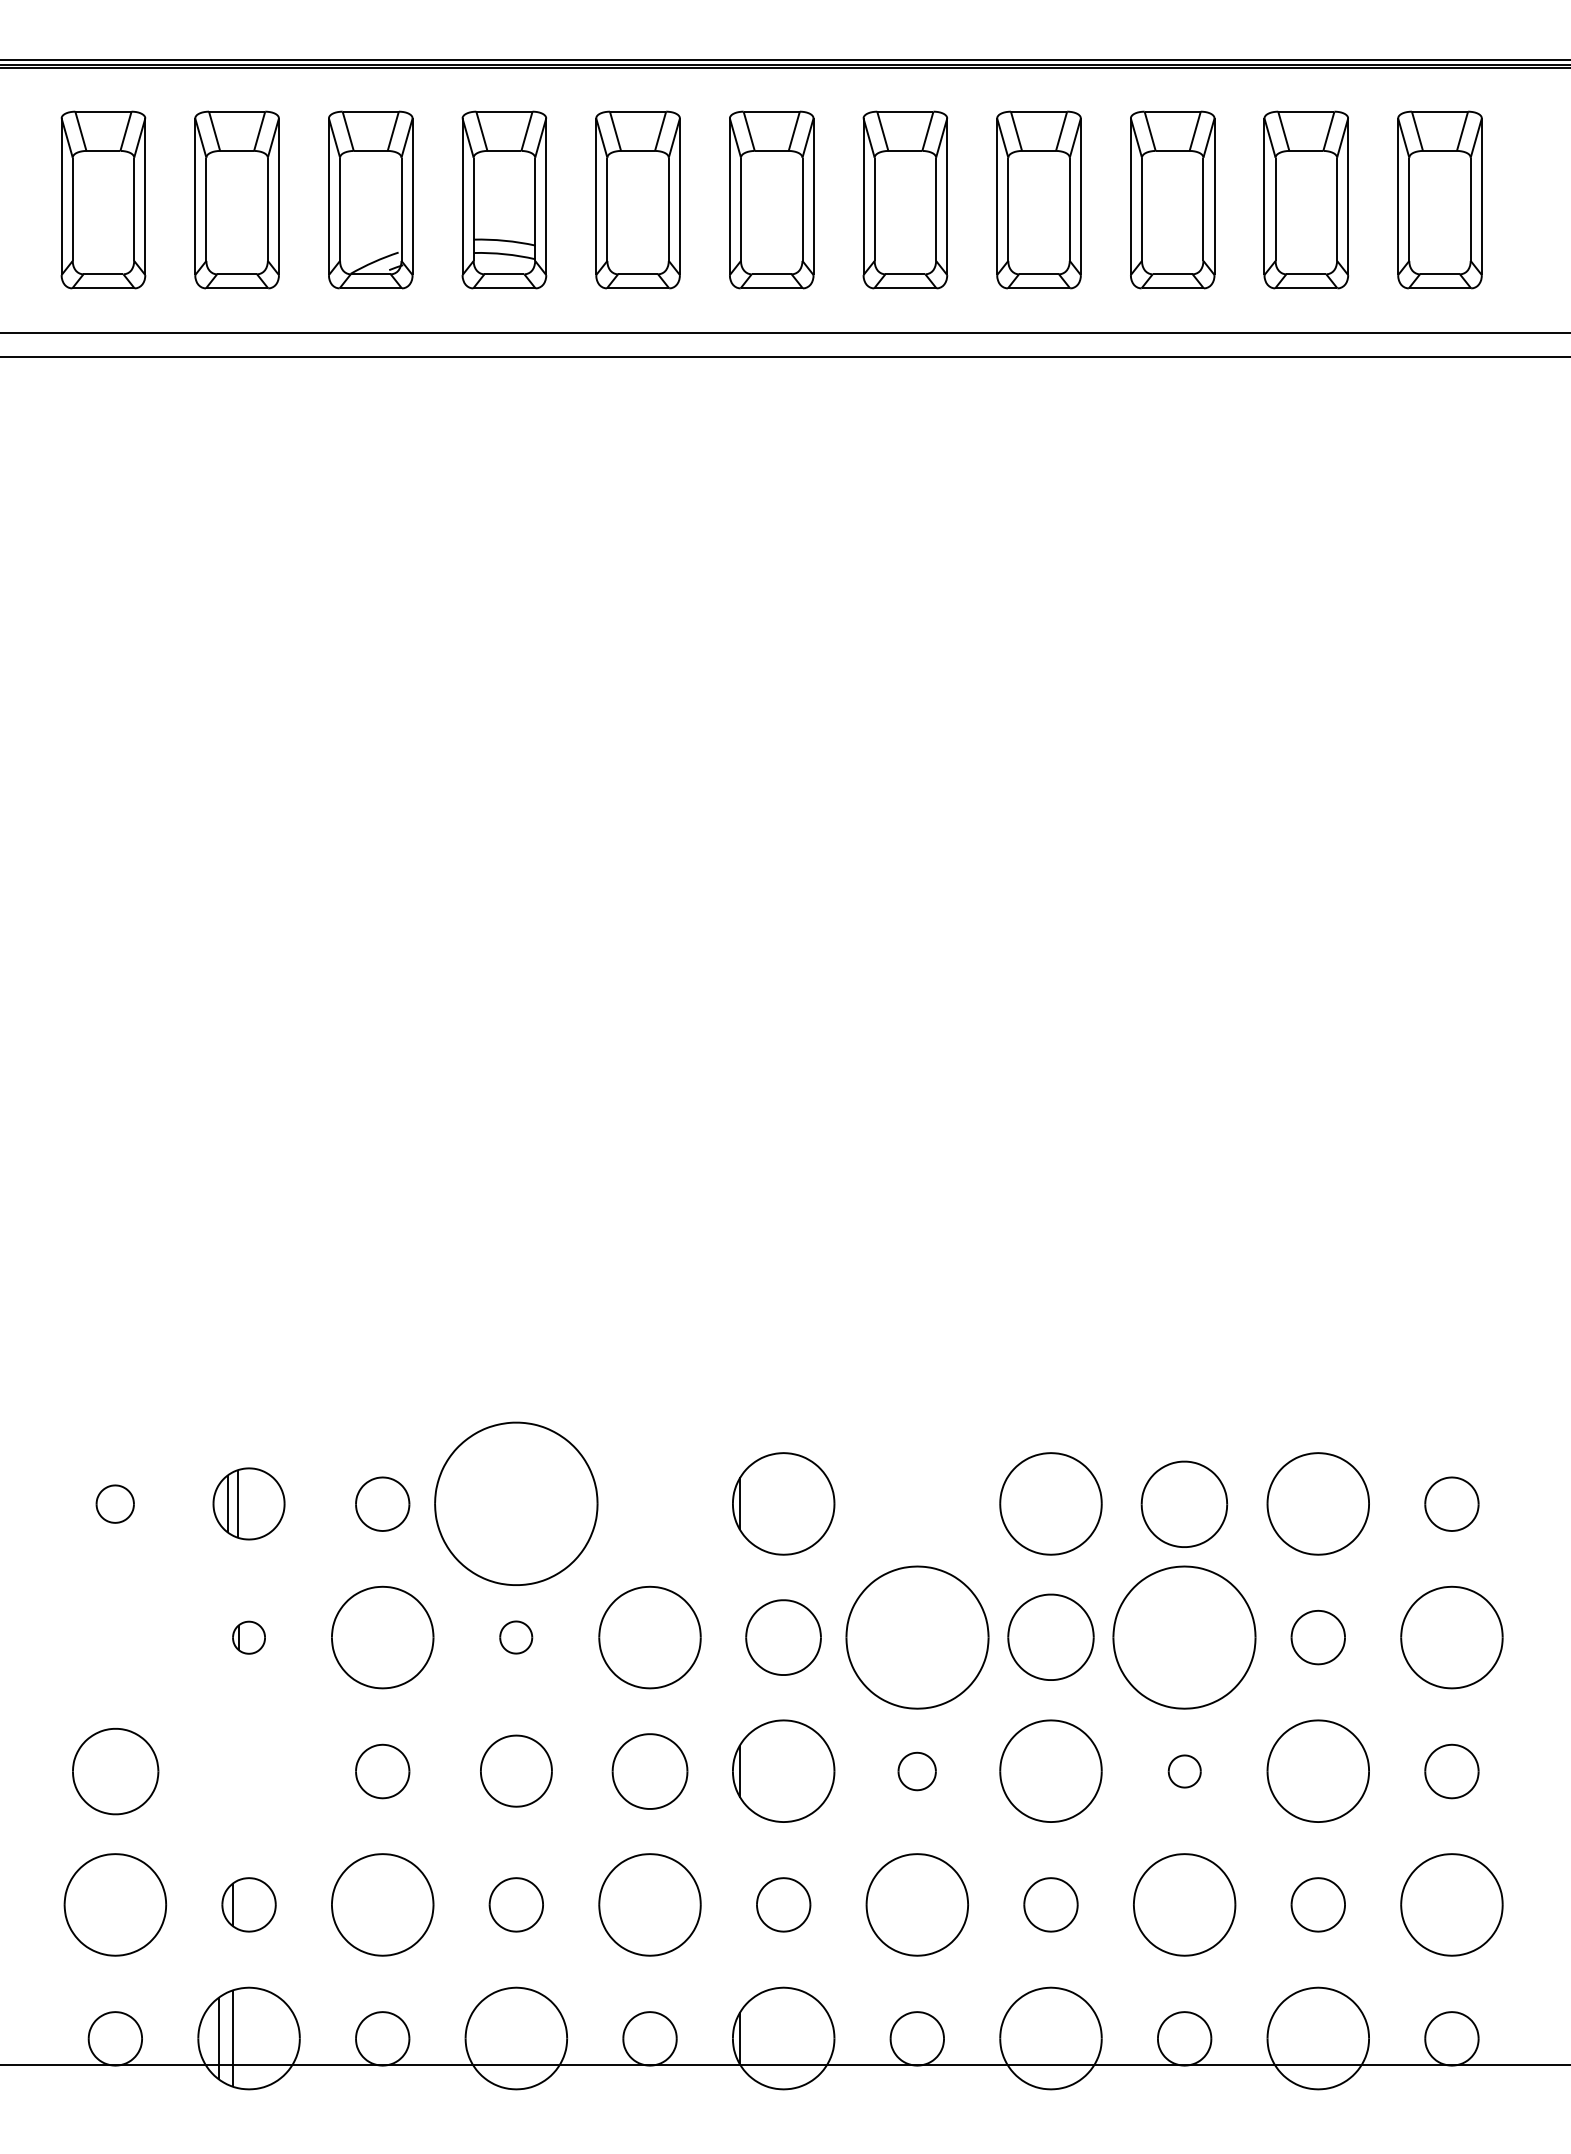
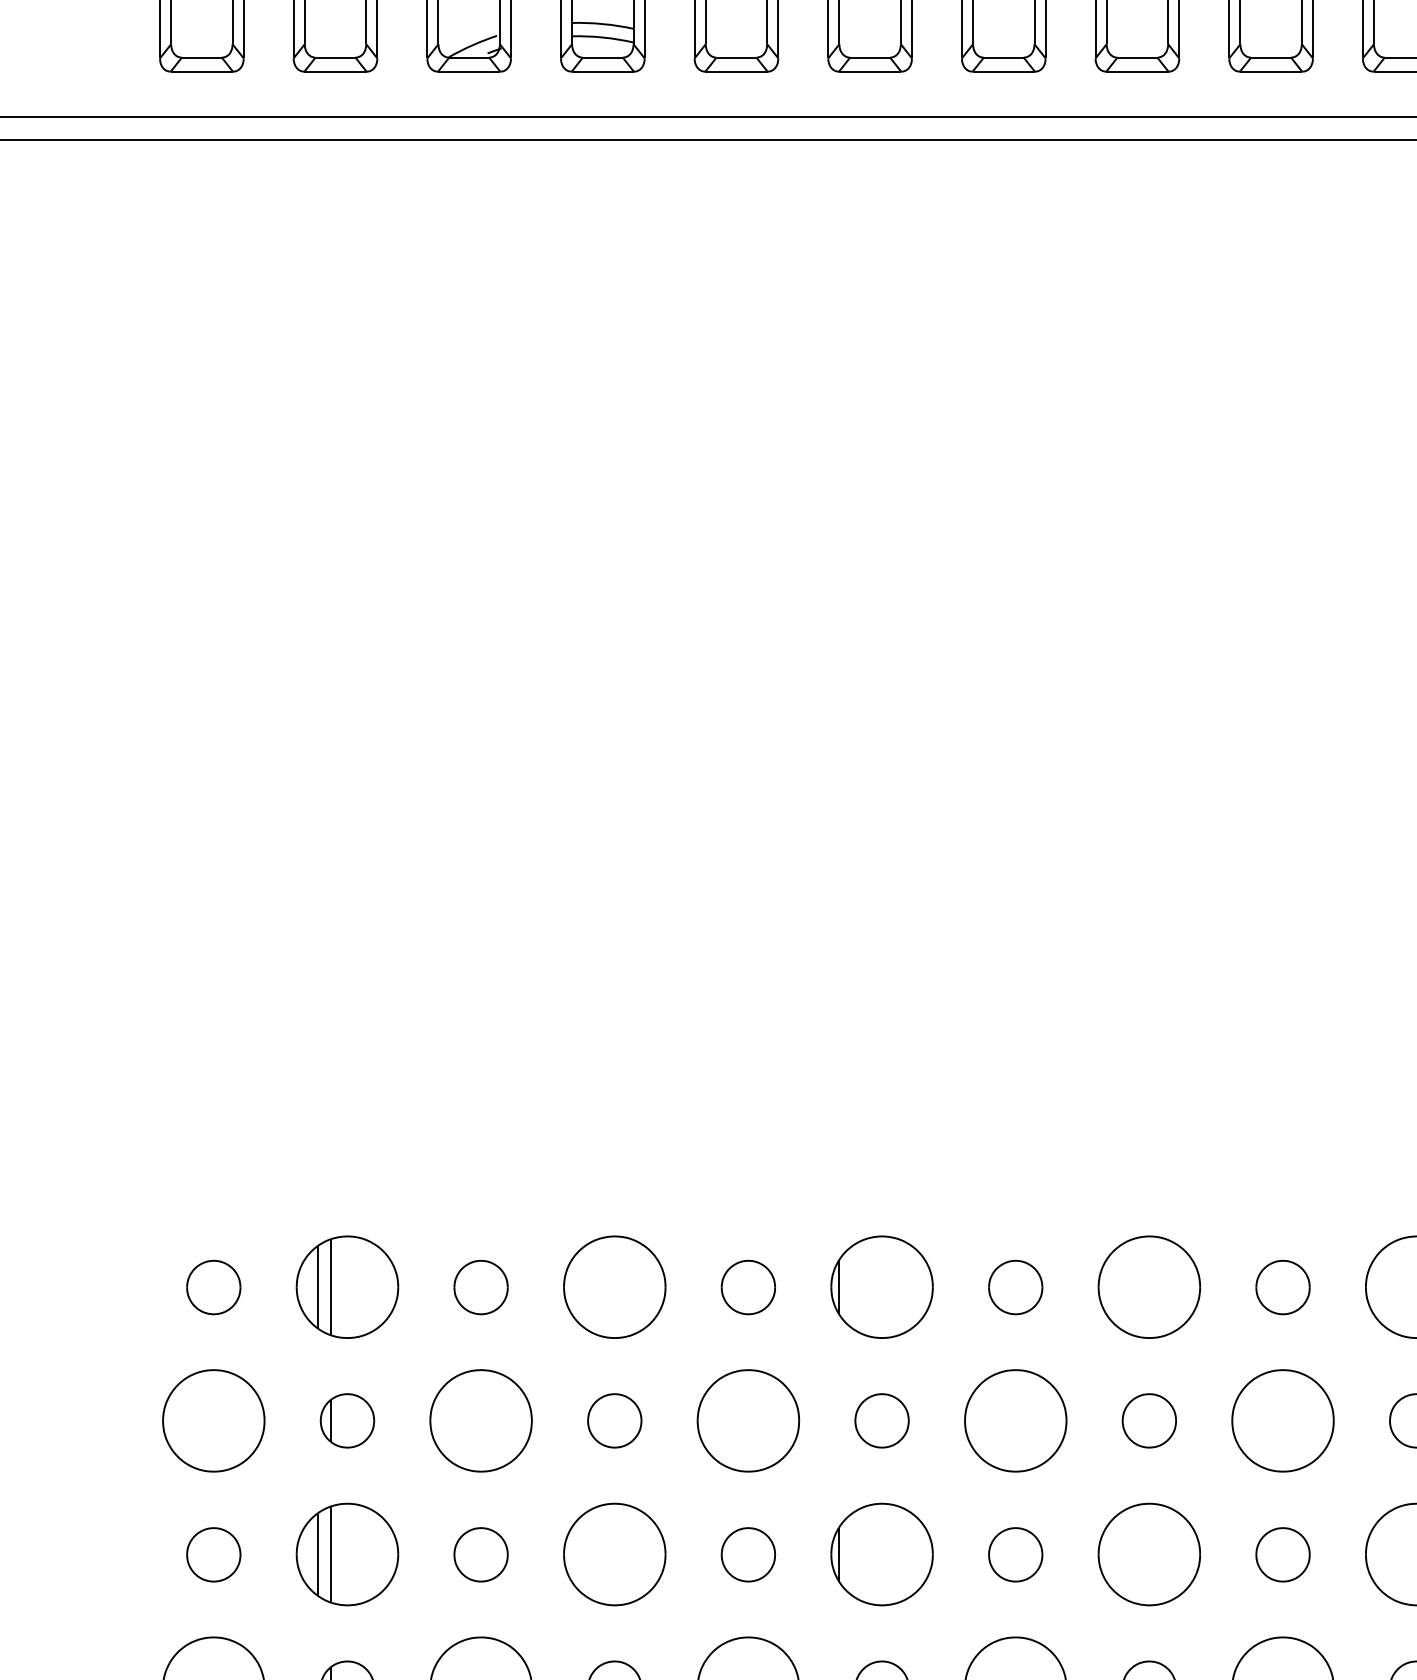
part: (114, 1503) -> (212, 1286), size x1.43
part: (248, 1503) -> (346, 1286), size x1.43
part: (516, 1503) -> (614, 1286), size x0.62
part: (649, 1503) -> (747, 1286), added
part: (916, 1503) -> (1014, 1286), added
part: (1184, 1503) -> (1282, 1286), size x0.62
part: (115, 1637) -> (213, 1420), added
part: (248, 1637) -> (346, 1420), size x1.67
part: (515, 1637) -> (613, 1420), size x1.67
part: (783, 1637) -> (881, 1420), size x0.71
part: (916, 1637) -> (1014, 1420), size x0.71
part: (1050, 1637) -> (1148, 1420), size x0.62
part: (1184, 1637) -> (1282, 1420), size x0.71
part: (248, 1770) -> (346, 1553), added
part: (516, 1770) -> (614, 1553), size x1.43
part: (114, 1771) -> (212, 1554), size x0.62
part: (649, 1771) -> (747, 1554), size x0.71
part: (916, 1771) -> (1014, 1554), size x1.43
part: (1184, 1771) -> (1282, 1554), size x1.67

